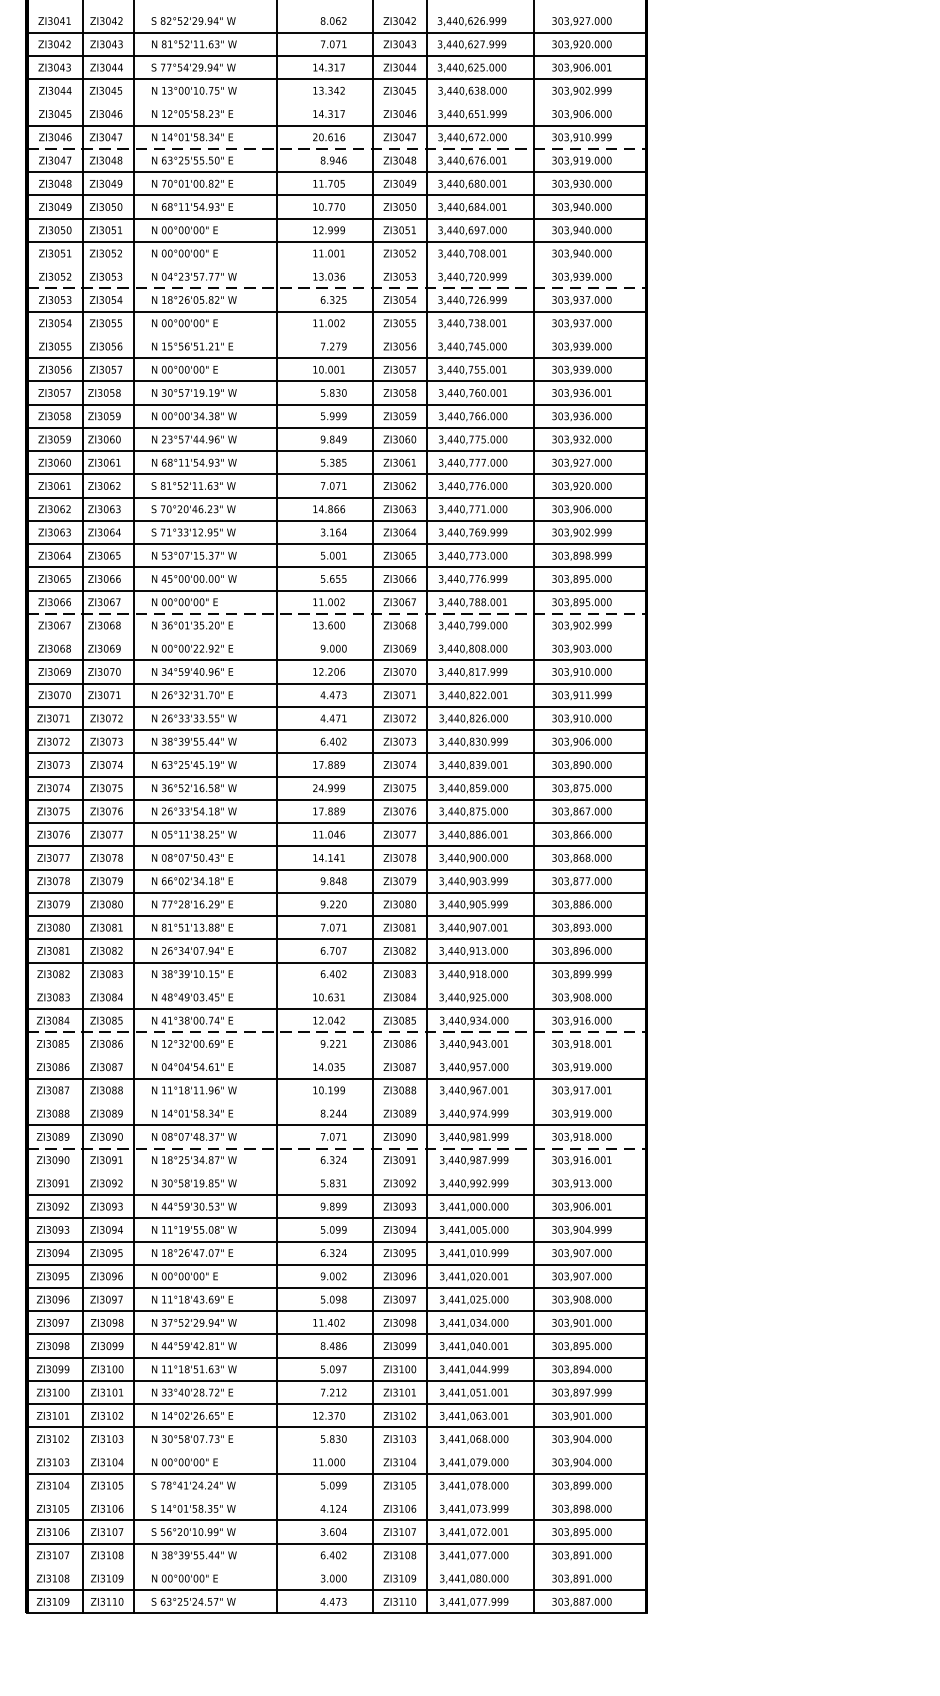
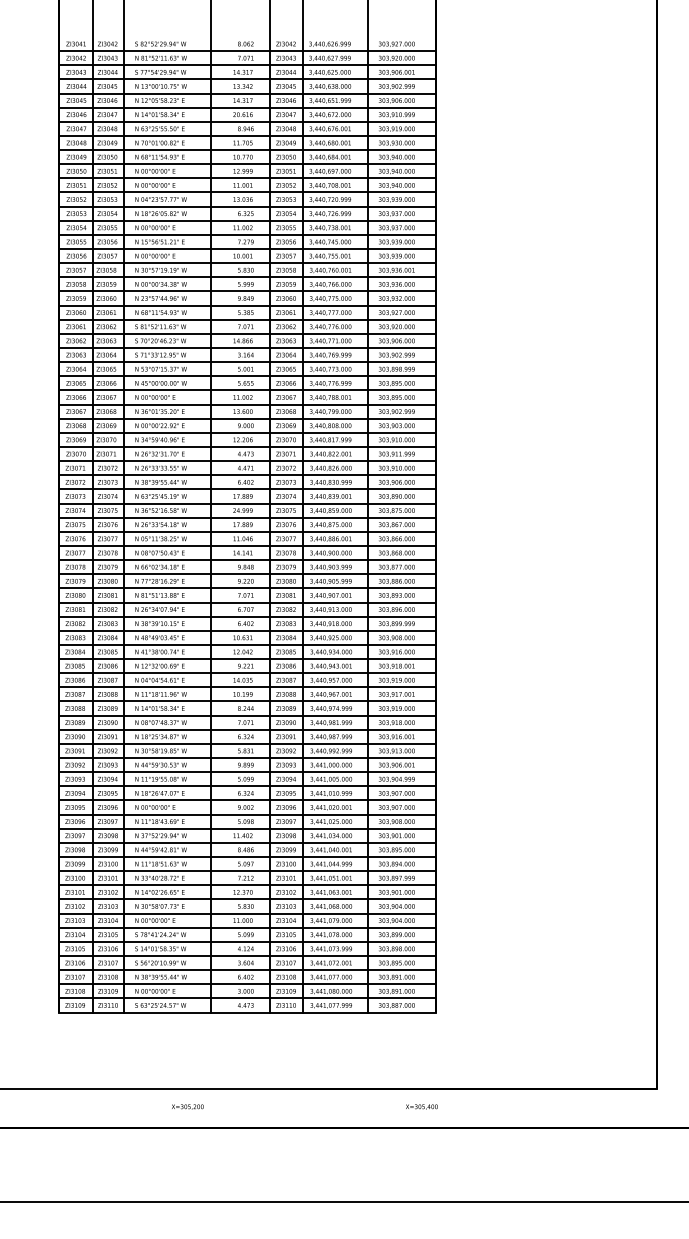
line: (336, 102) -> (247, 93), added
line: (338, 148) -> (248, 121), dashed -> solid
line: (336, 265) -> (247, 192), added
line: (338, 288) -> (248, 206), dashed -> solid
line: (336, 334) -> (247, 234), added
line: (338, 613) -> (248, 404), dashed -> solid
line: (336, 636) -> (247, 418), added
line: (336, 985) -> (247, 630), added
line: (338, 1033) -> (248, 659), dashed -> solid
line: (336, 1056) -> (247, 673), added
line: (336, 1102) -> (247, 701), added
line: (338, 1148) -> (248, 729), dashed -> solid
line: (336, 1171) -> (247, 743), added
line: (336, 1450) -> (247, 913), added
line: (336, 1496) -> (247, 941), added
line: (336, 1567) -> (247, 984), added

